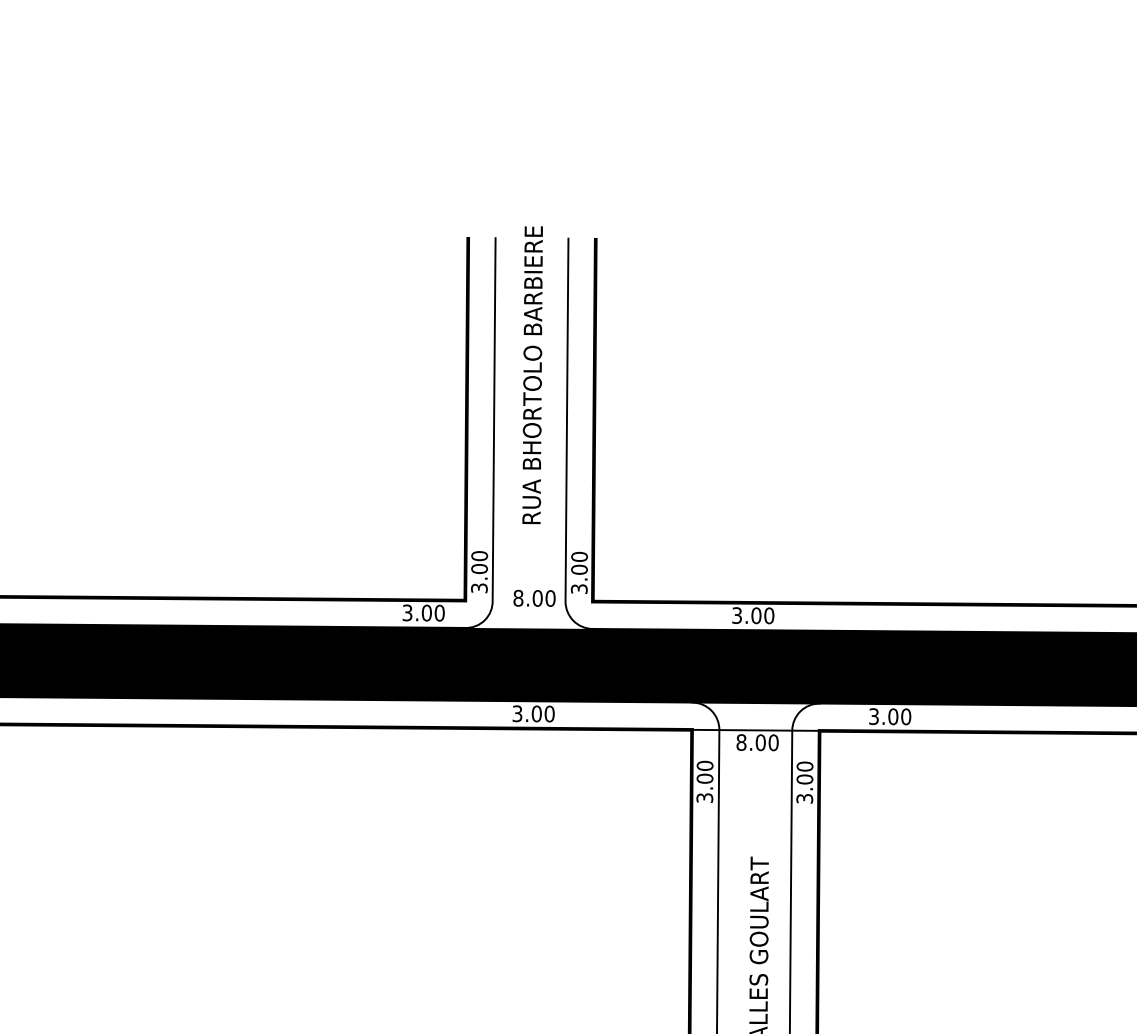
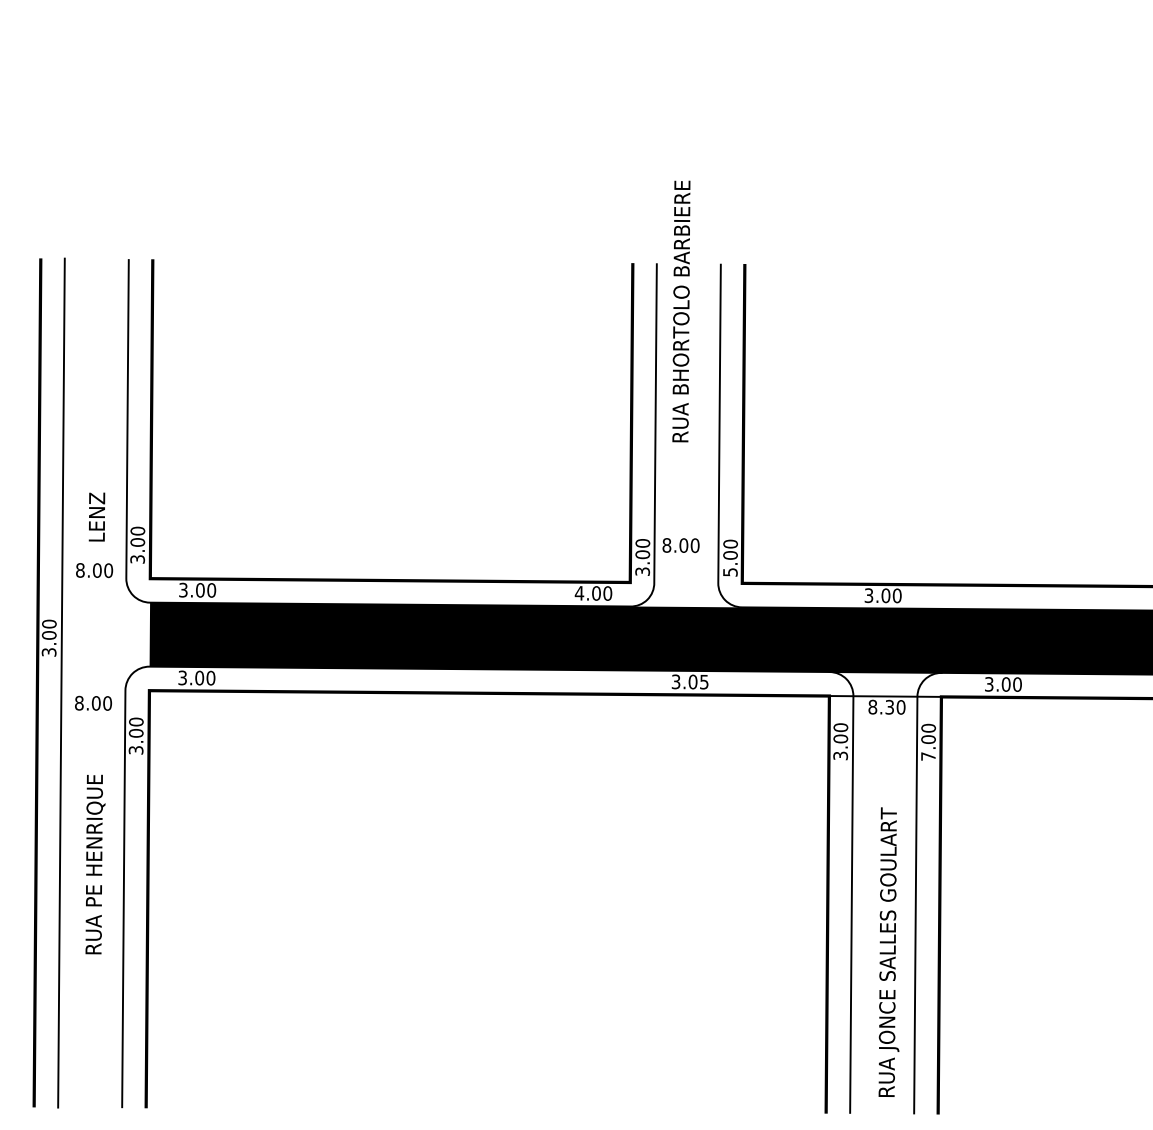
text: (532, 375) -> (681, 311), moved
text: (579, 589) -> (730, 572), 3.00 -> 5.00
text: (533, 598) -> (680, 545), moved
text: (407, 612) -> (579, 592), 3.00 -> 4.00
text: (549, 713) -> (704, 681), 3.00 -> 3.05
text: (760, 742) -> (889, 707), 8.00 -> 8.30
text: (804, 798) -> (928, 756), 3.00 -> 7.00

